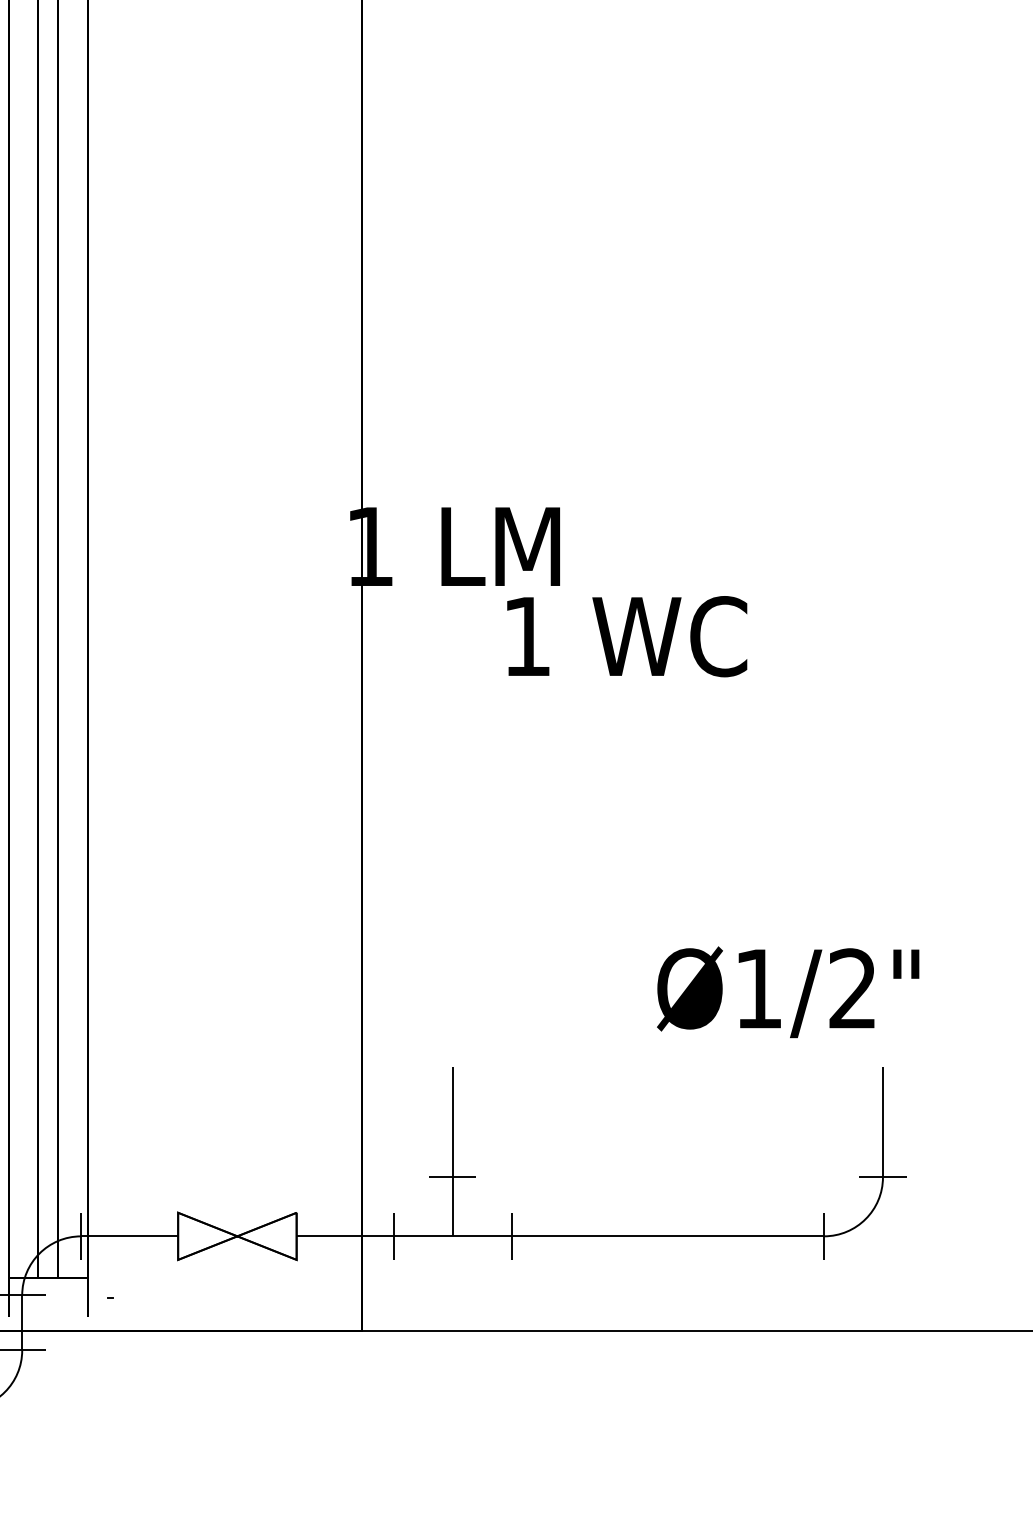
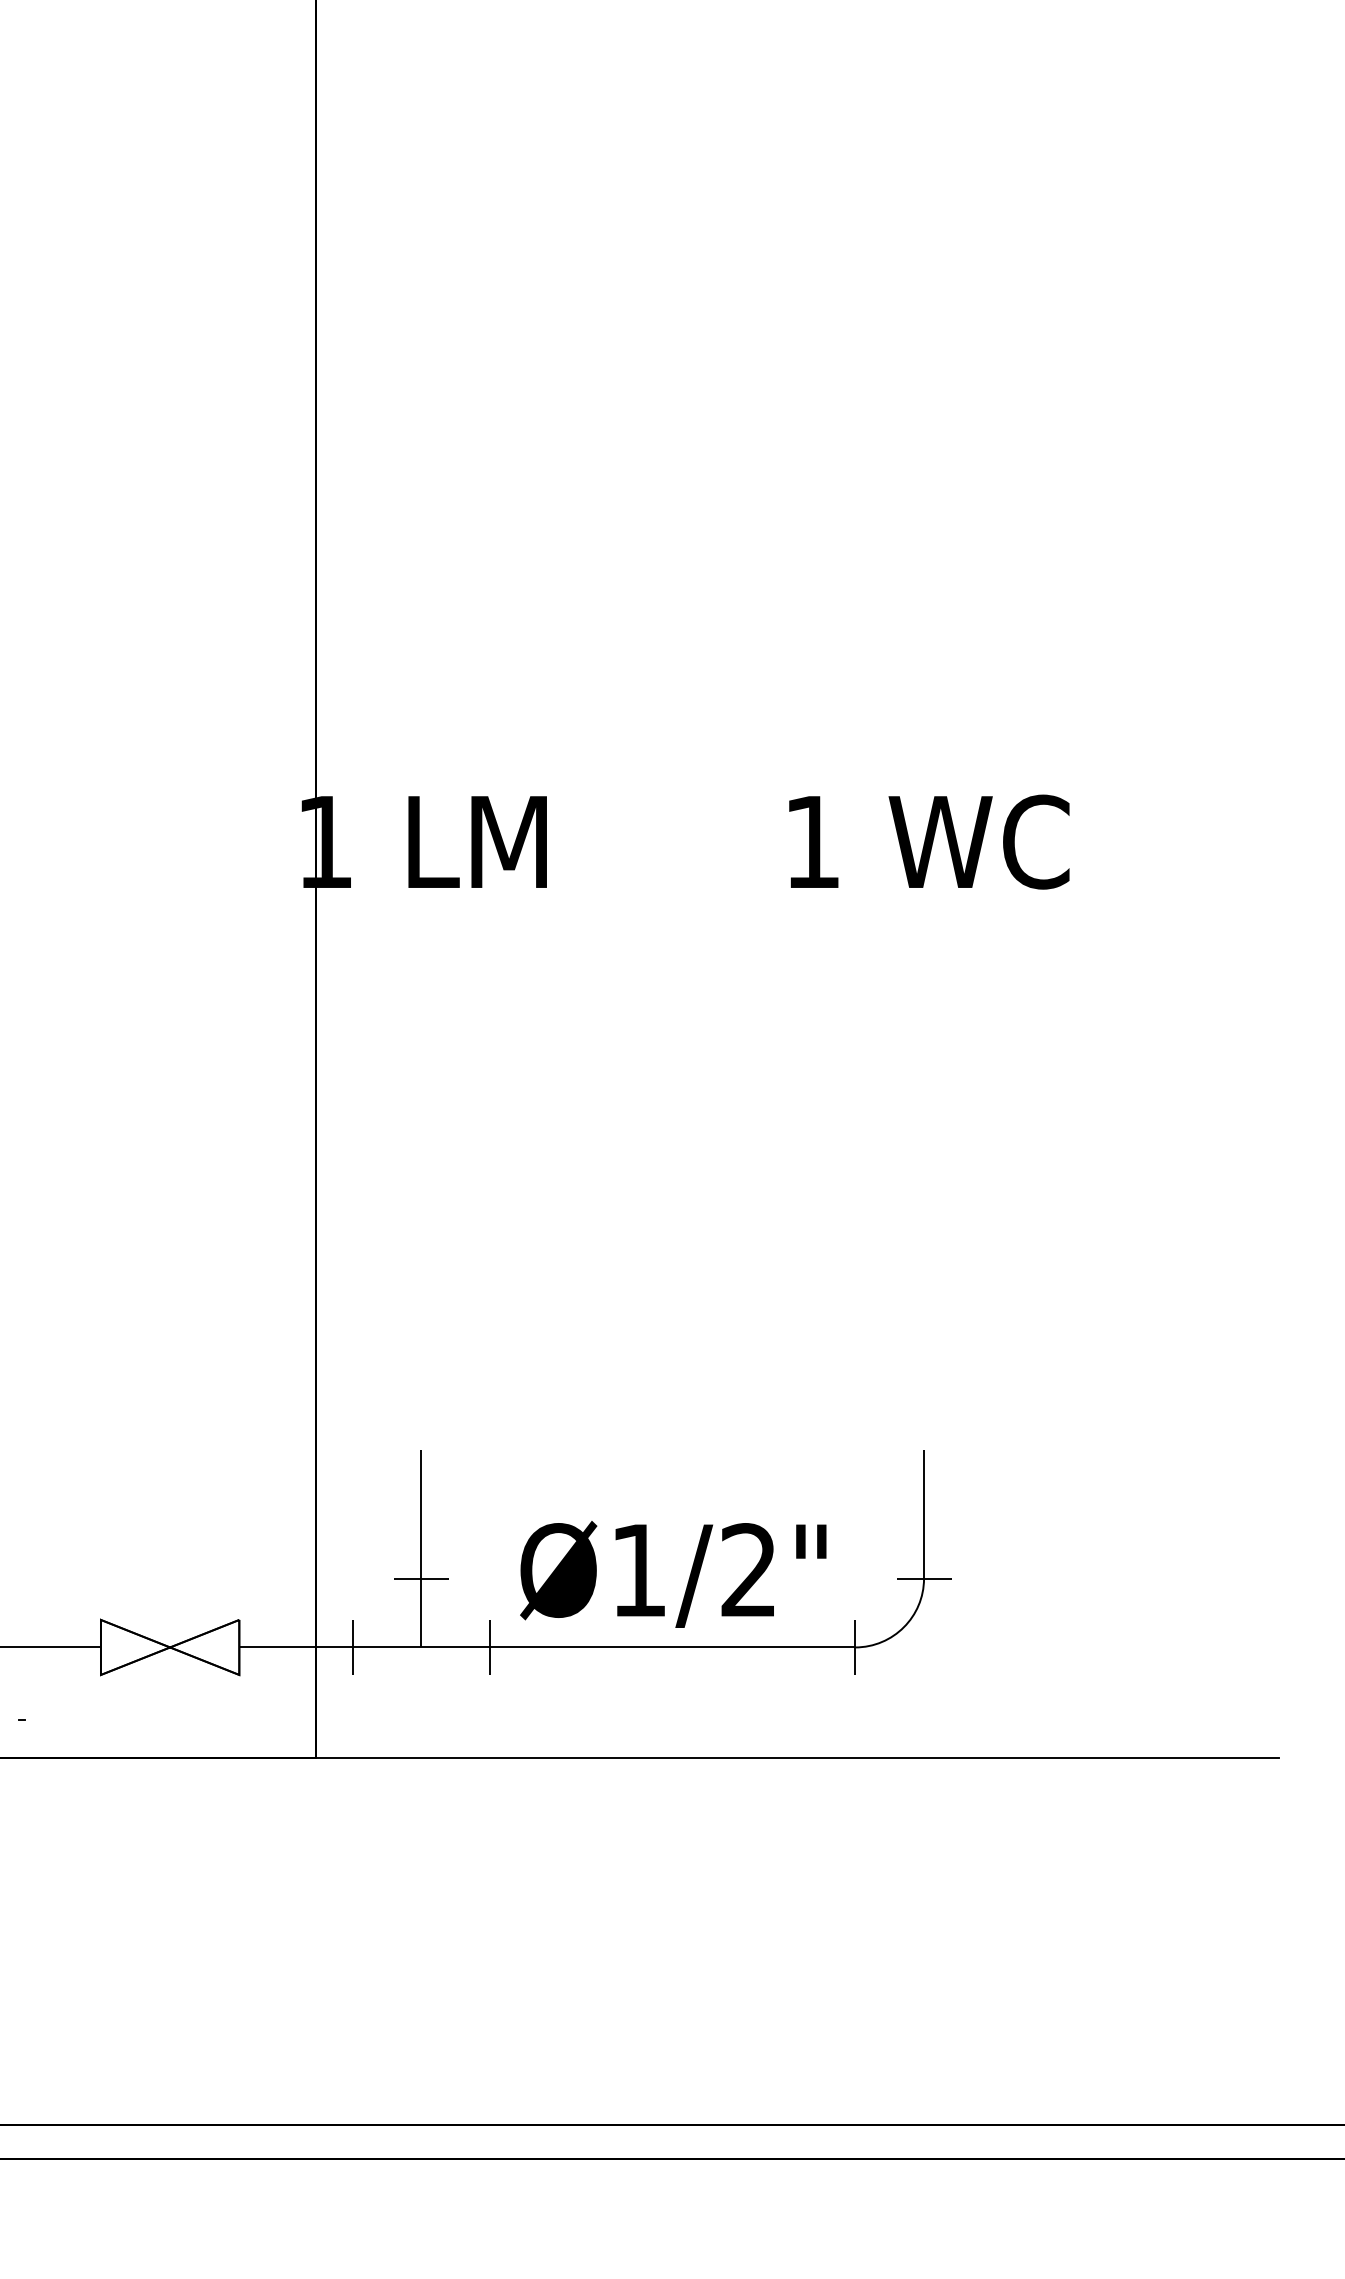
text: (627, 636) -> (929, 841), moved
text: (788, 992) -> (673, 1574), moved

